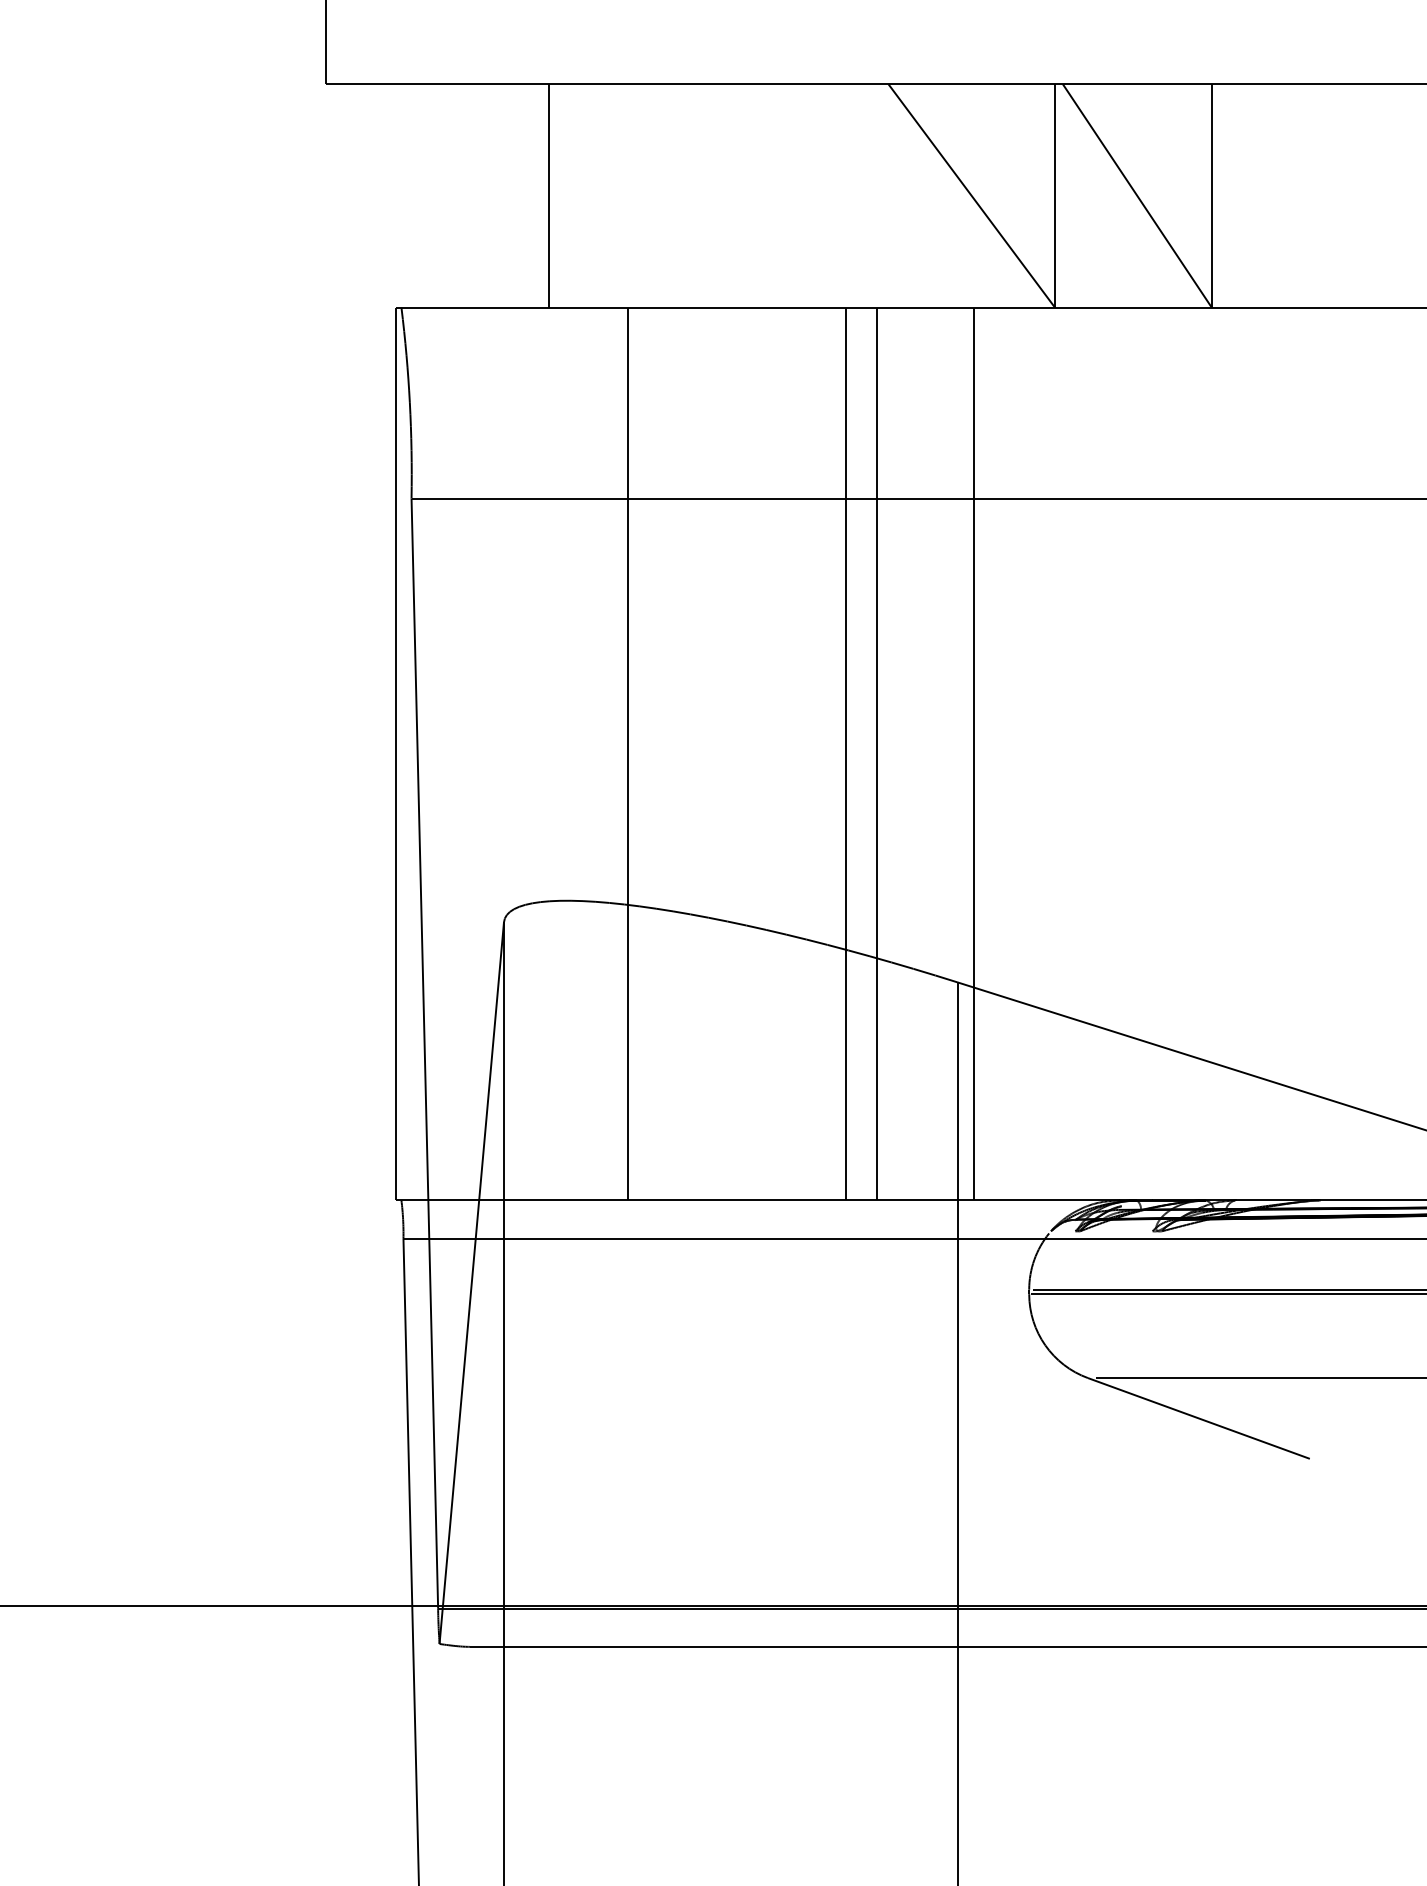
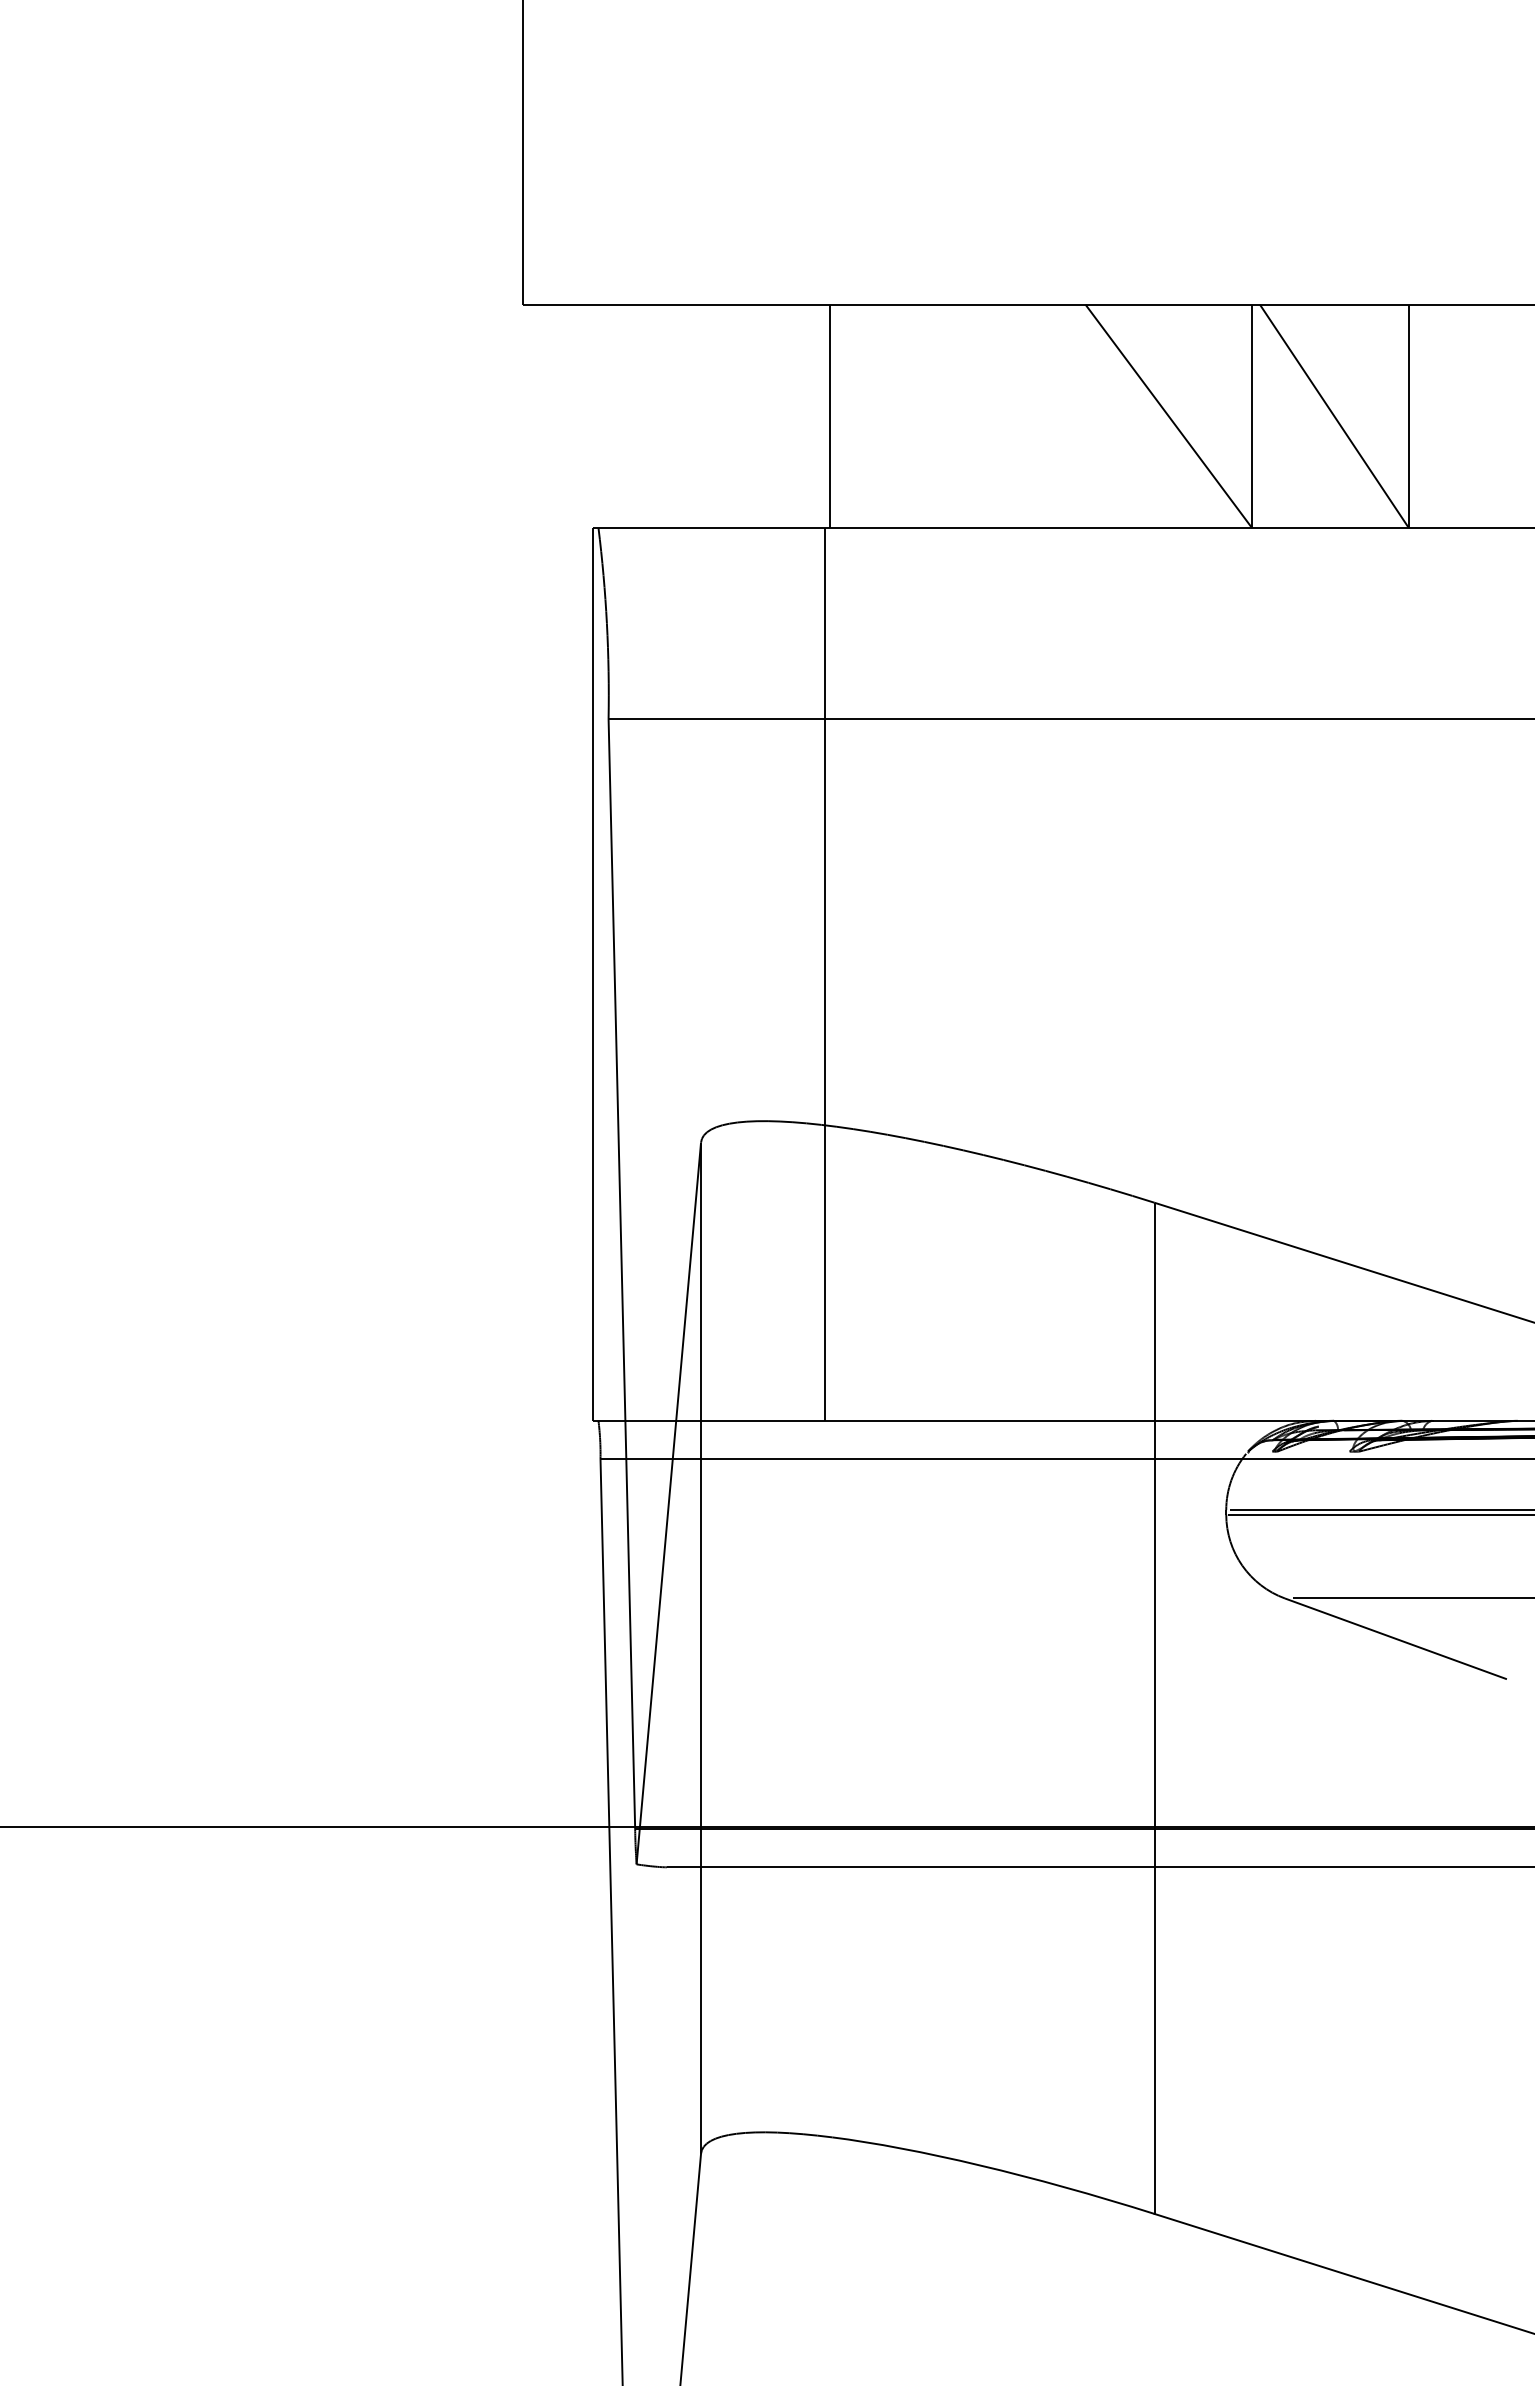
line: (549, 195) -> (830, 415), moved
line: (845, 753) -> (1042, 973), removed
line: (877, 753) -> (1074, 973), removed
line: (974, 753) -> (1171, 973), removed

